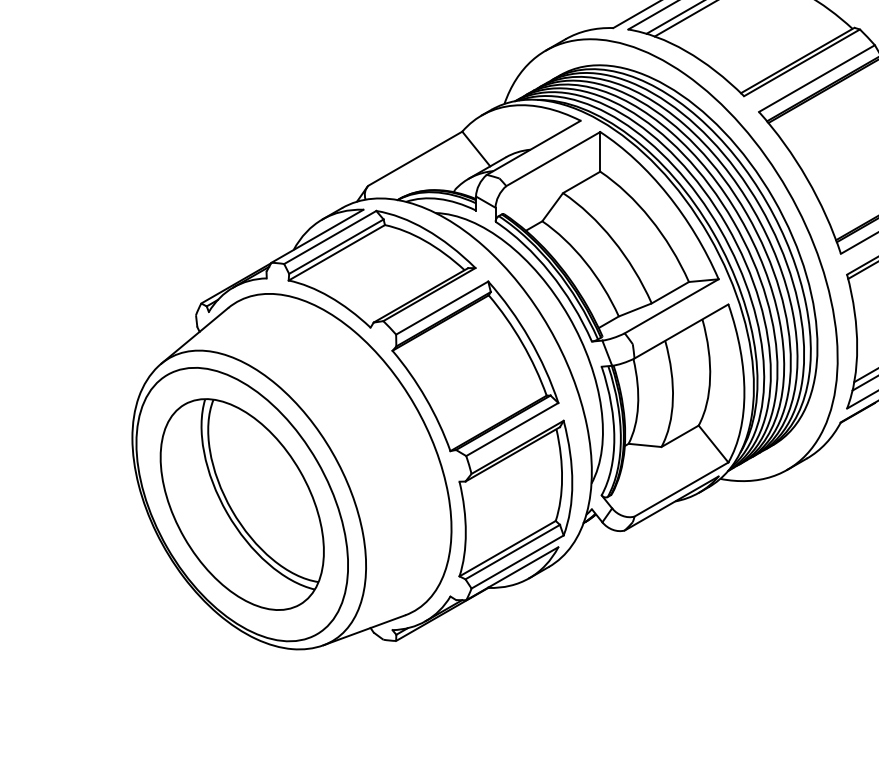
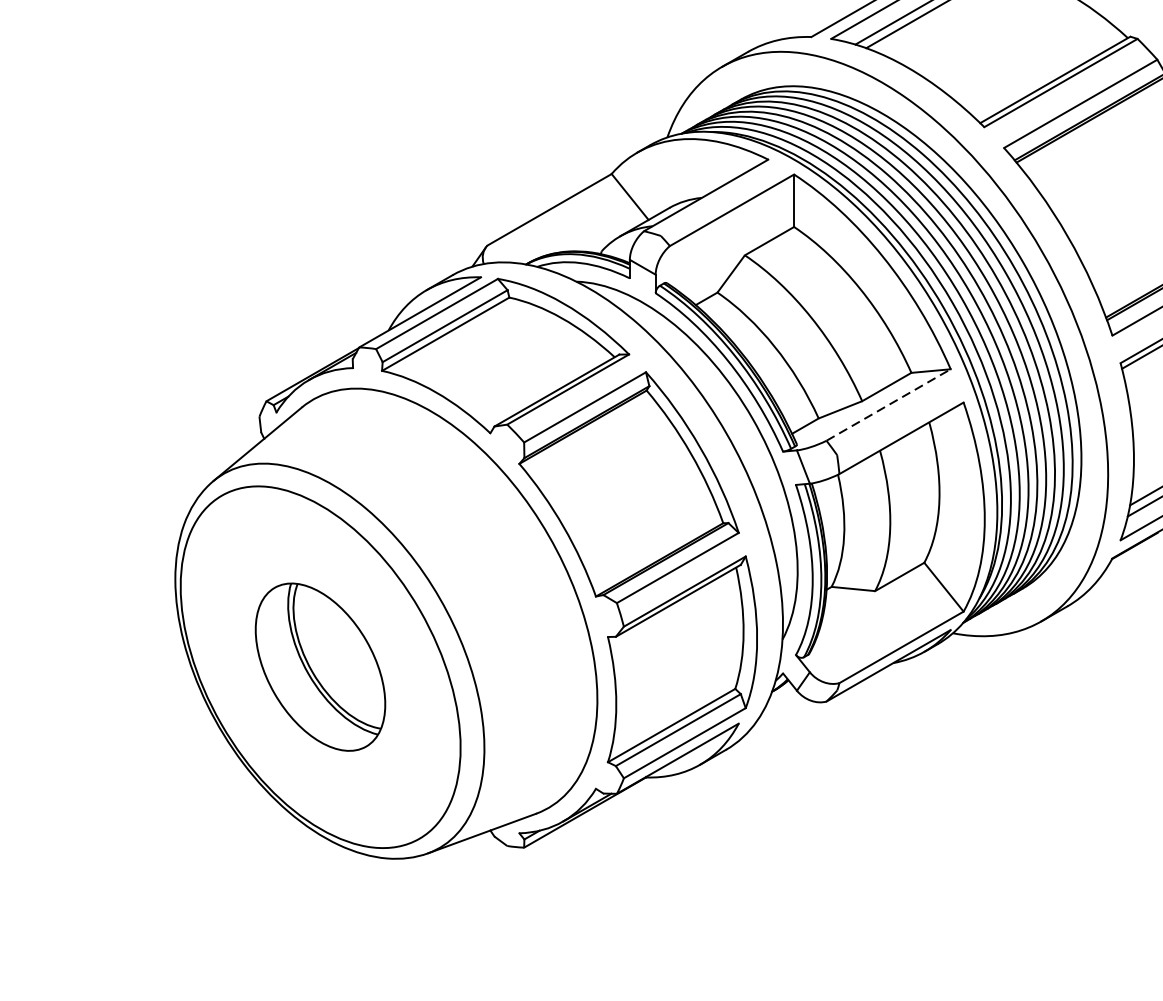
line: (672, 306) -> (889, 405), solid -> dashed
part: (241, 504) -> (319, 667), size x0.6

